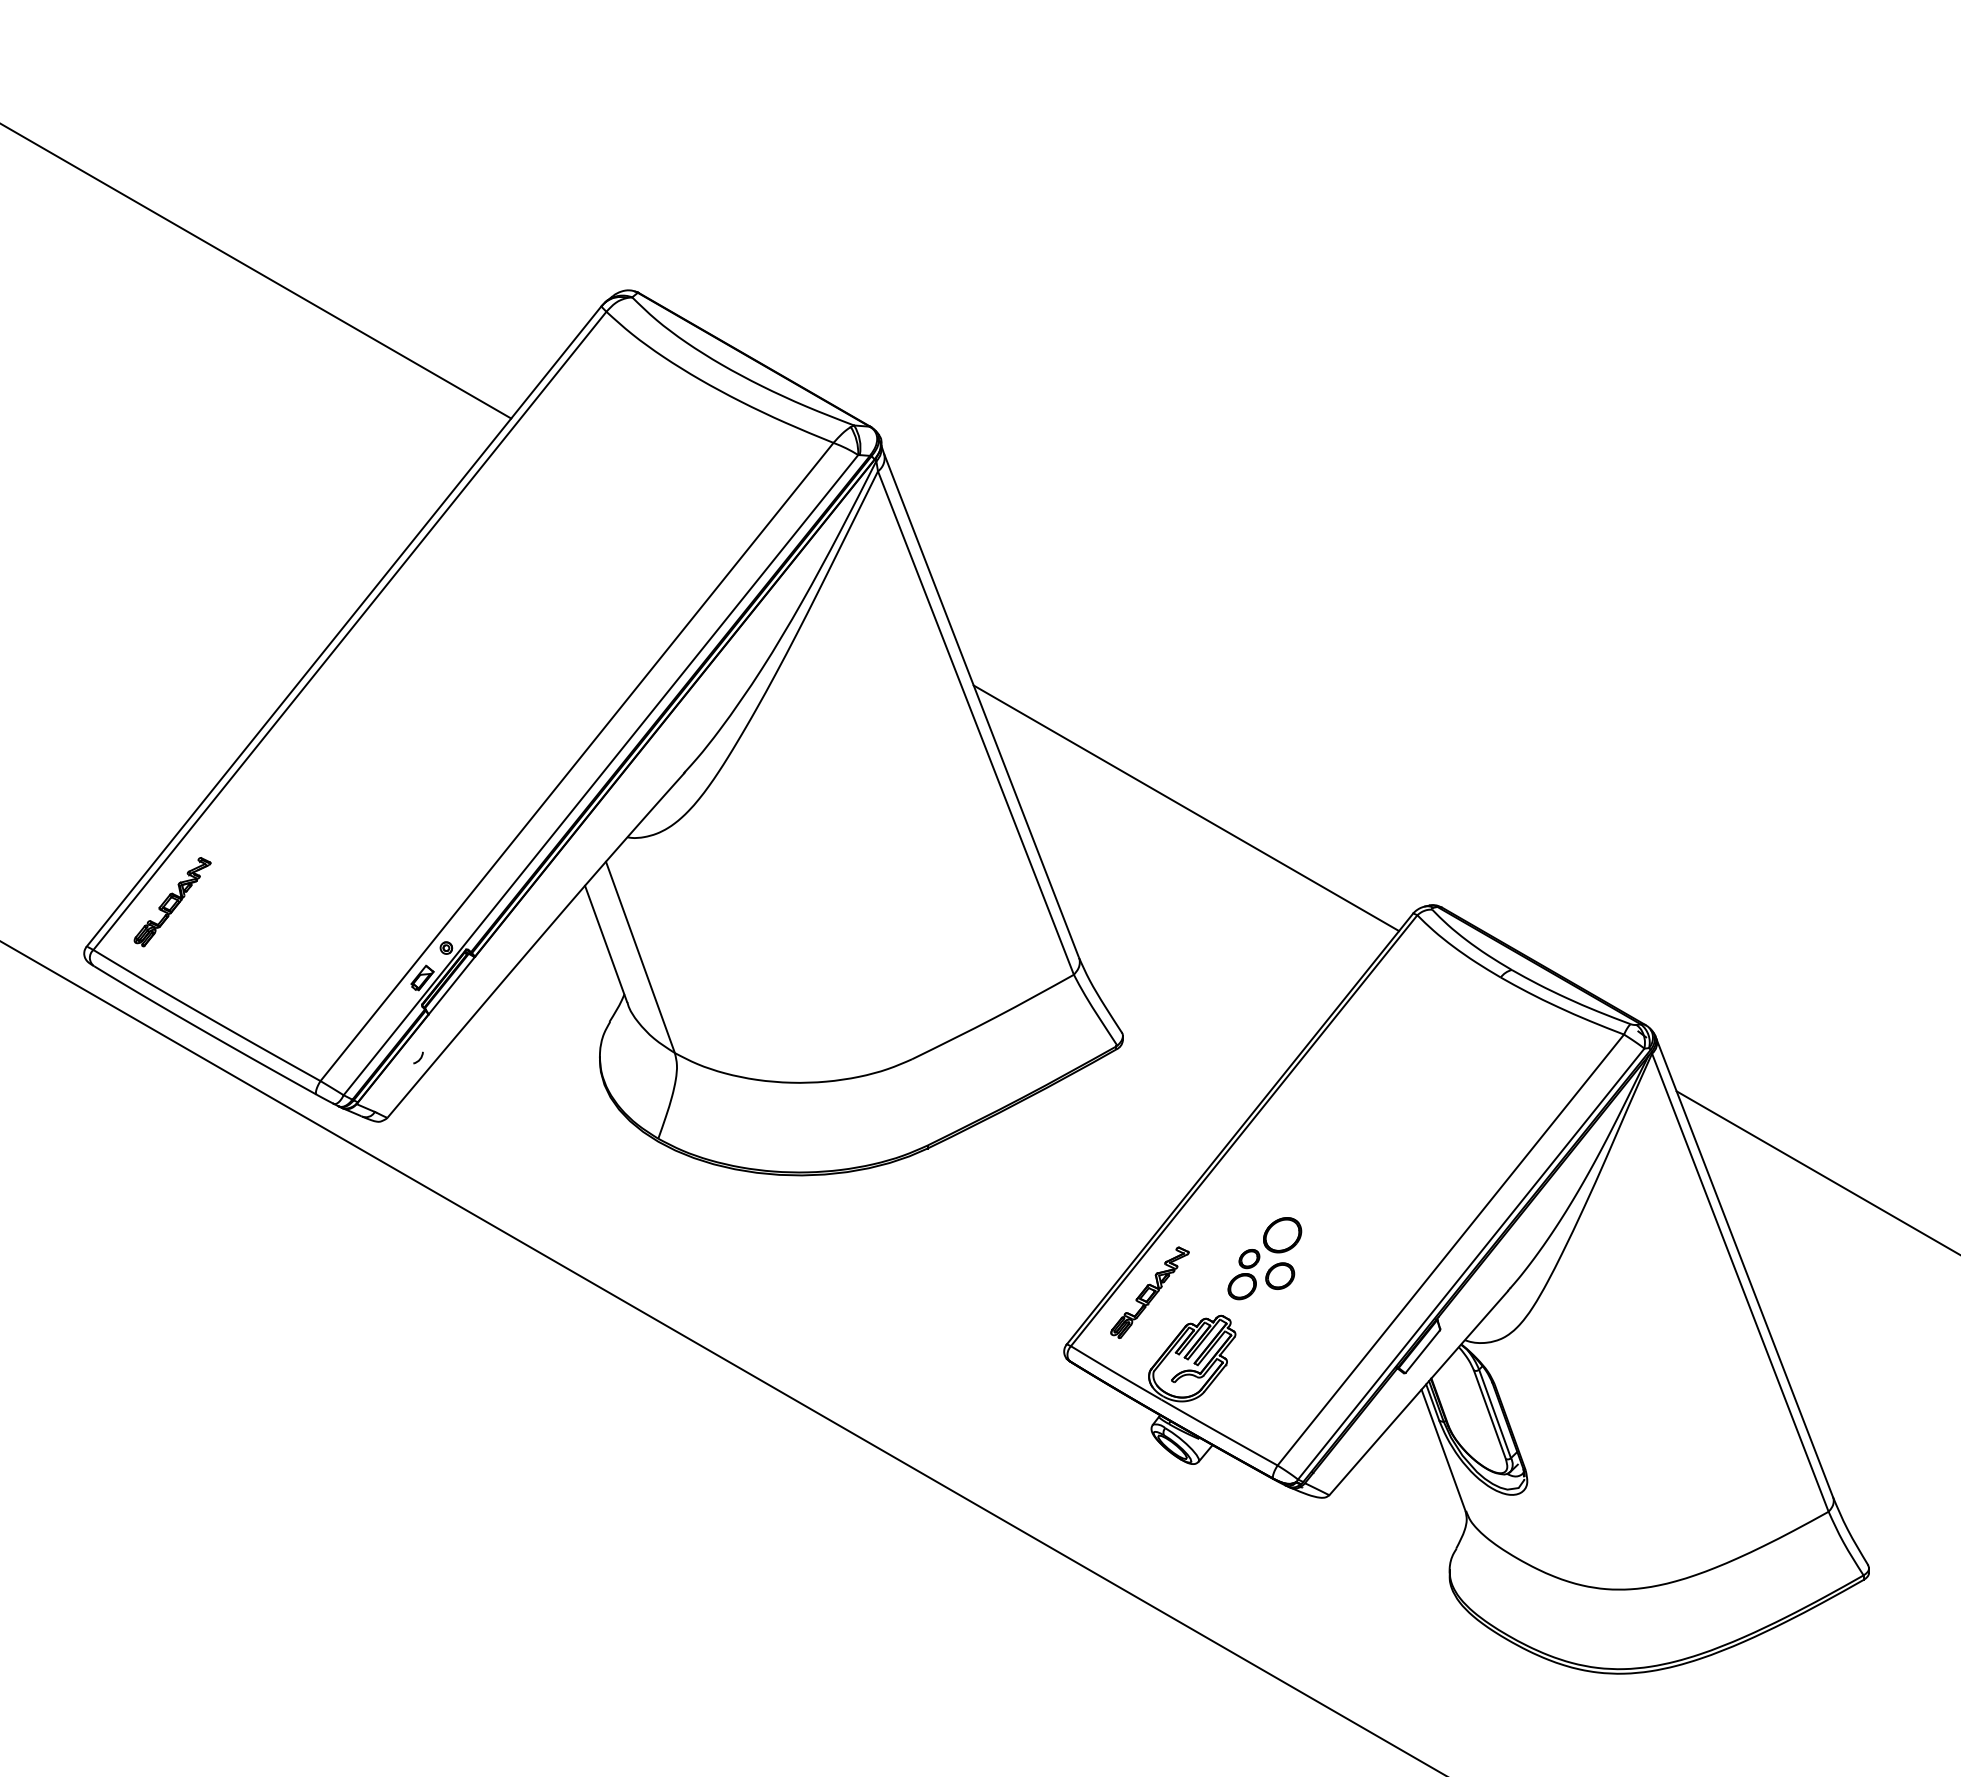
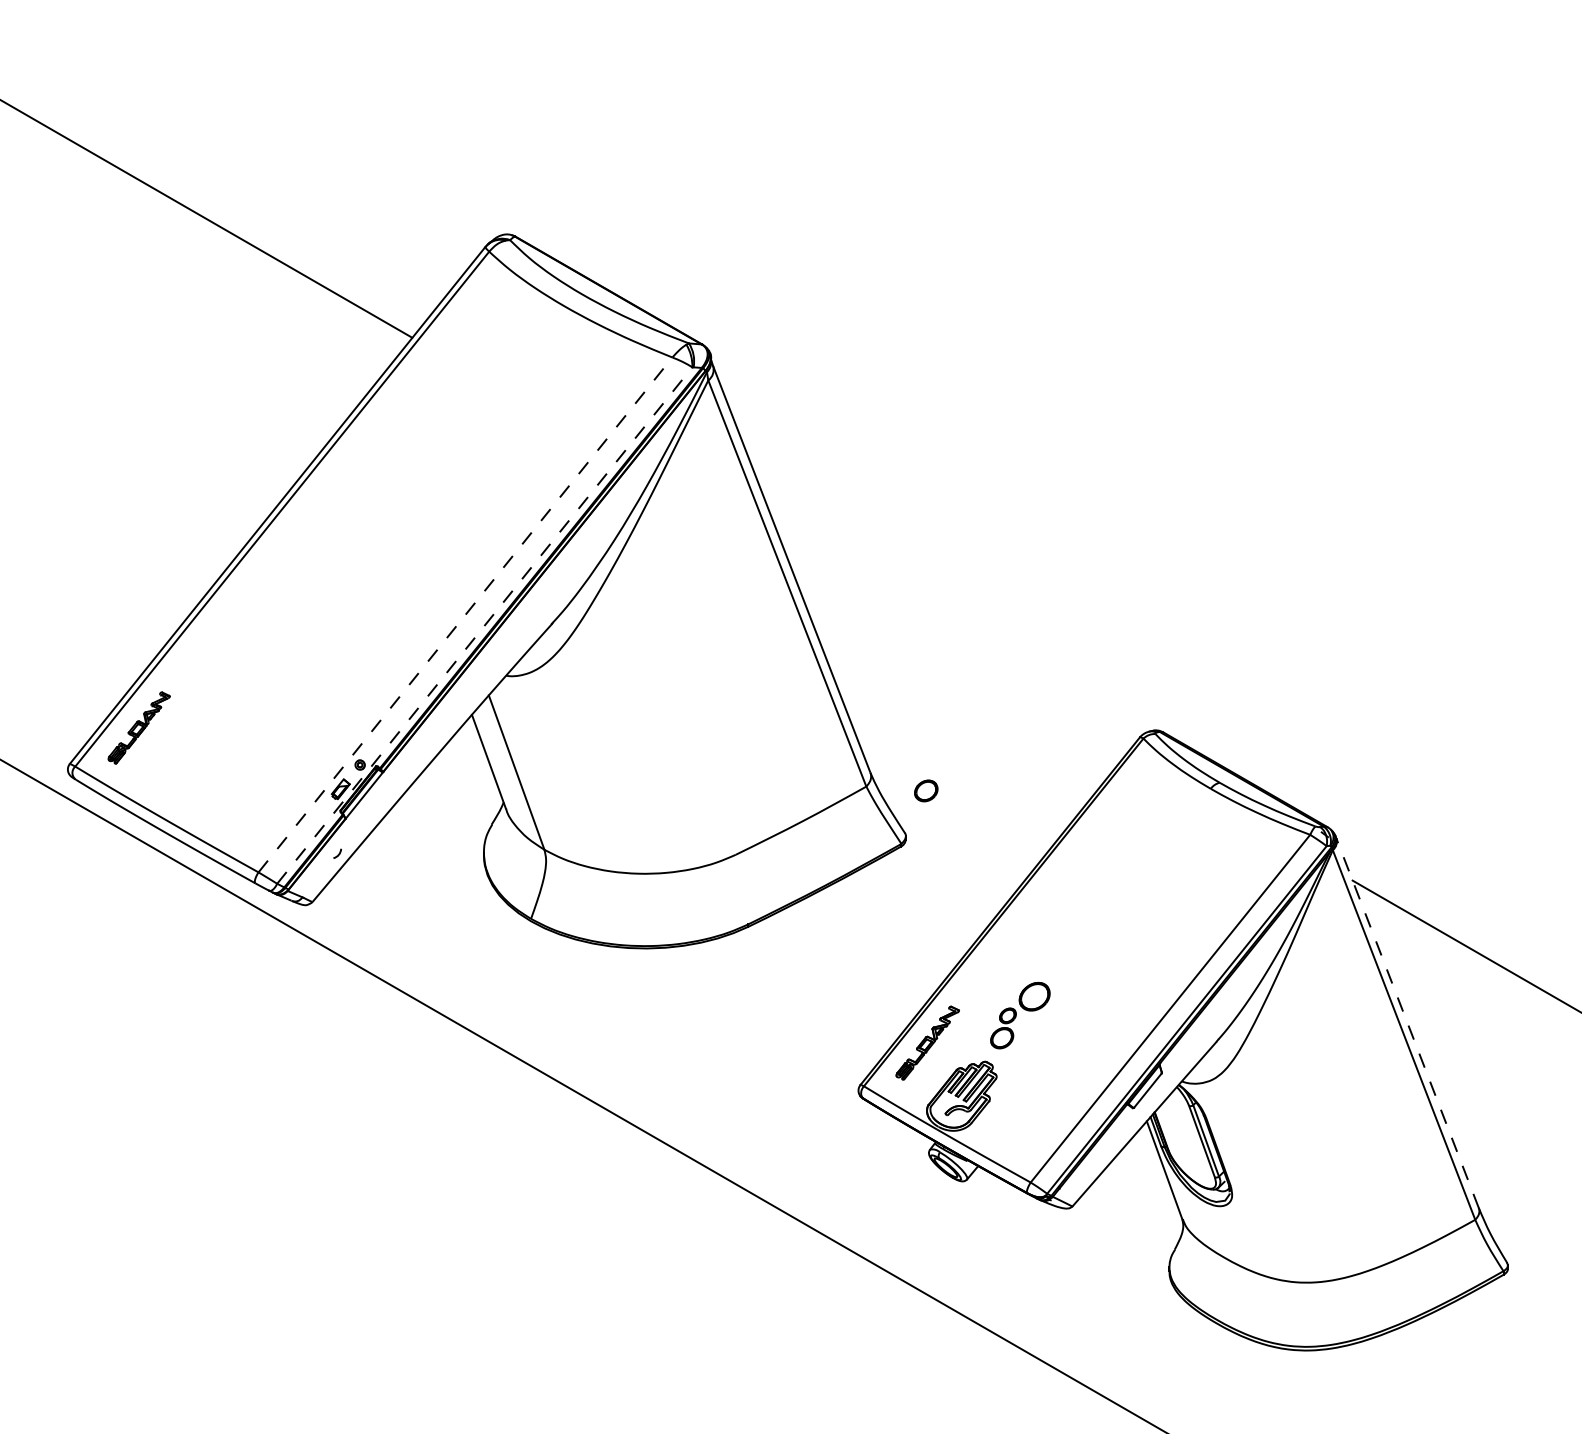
line: (577, 761) -> (465, 614), solid -> dashed
line: (600, 775) -> (484, 625), solid -> dashed
line: (1186, 808) -> (957, 652), removed
line: (1744, 1267) -> (1407, 1022), solid -> dashed
part: (1280, 1275) -> (926, 790), moved

